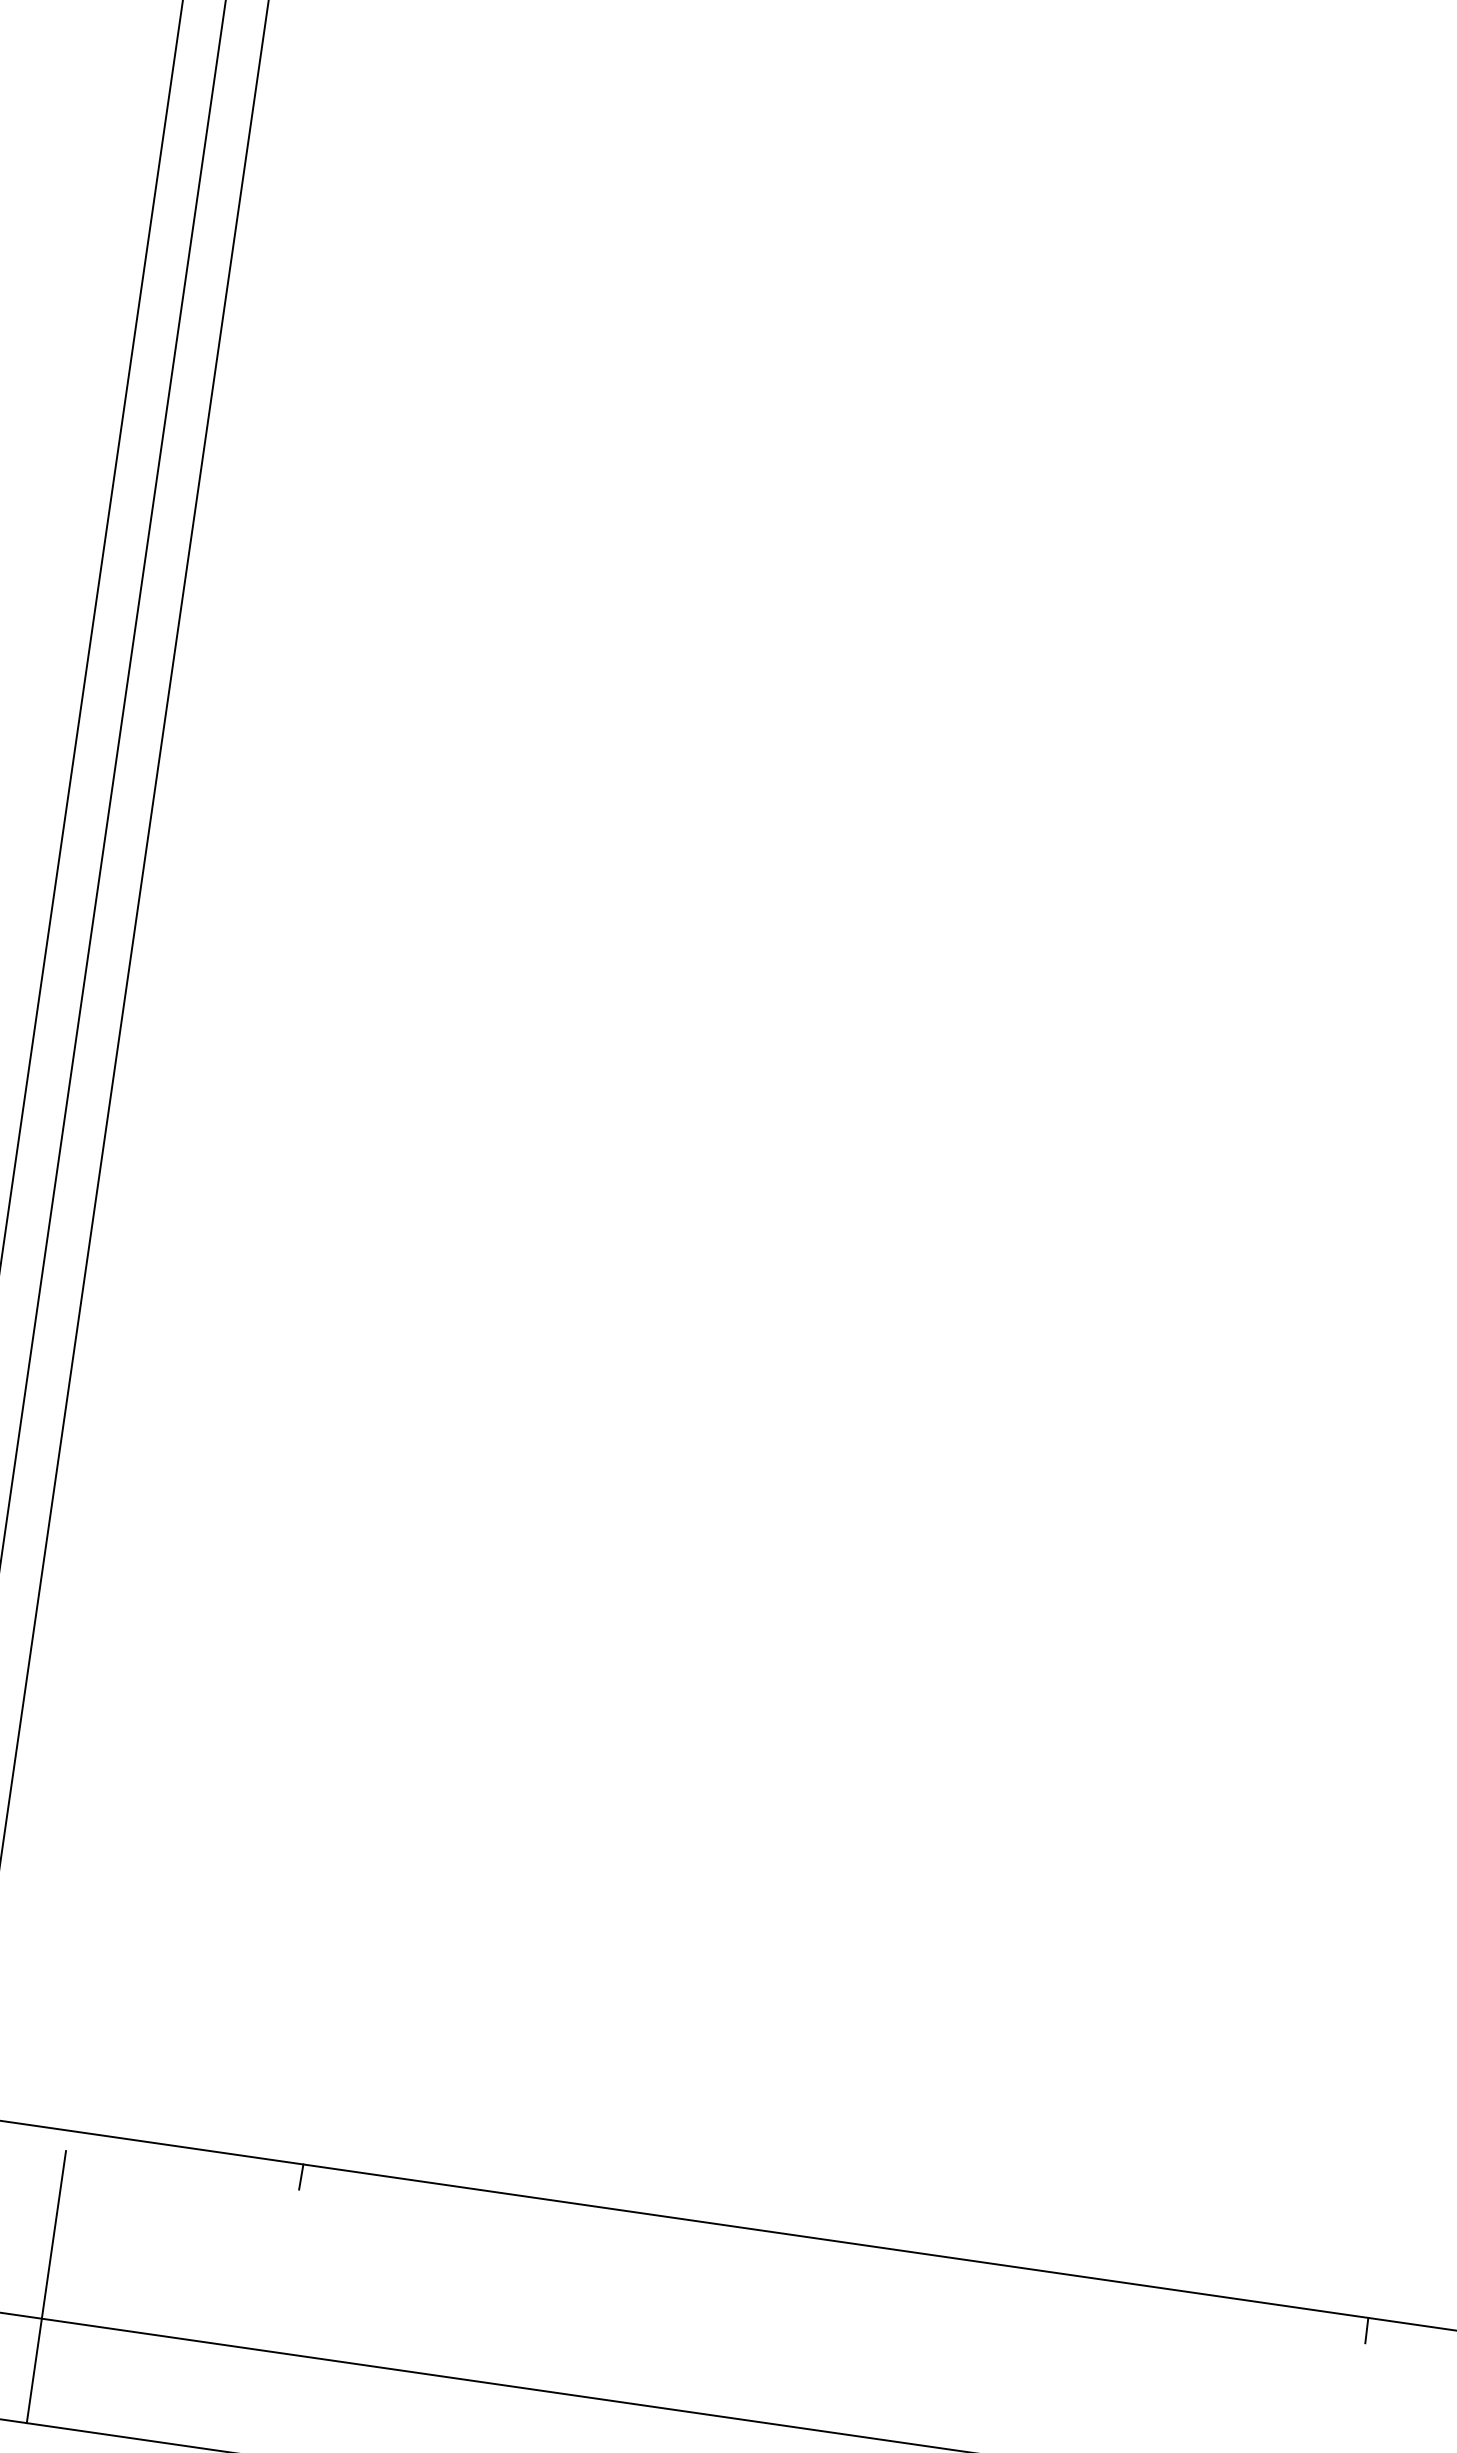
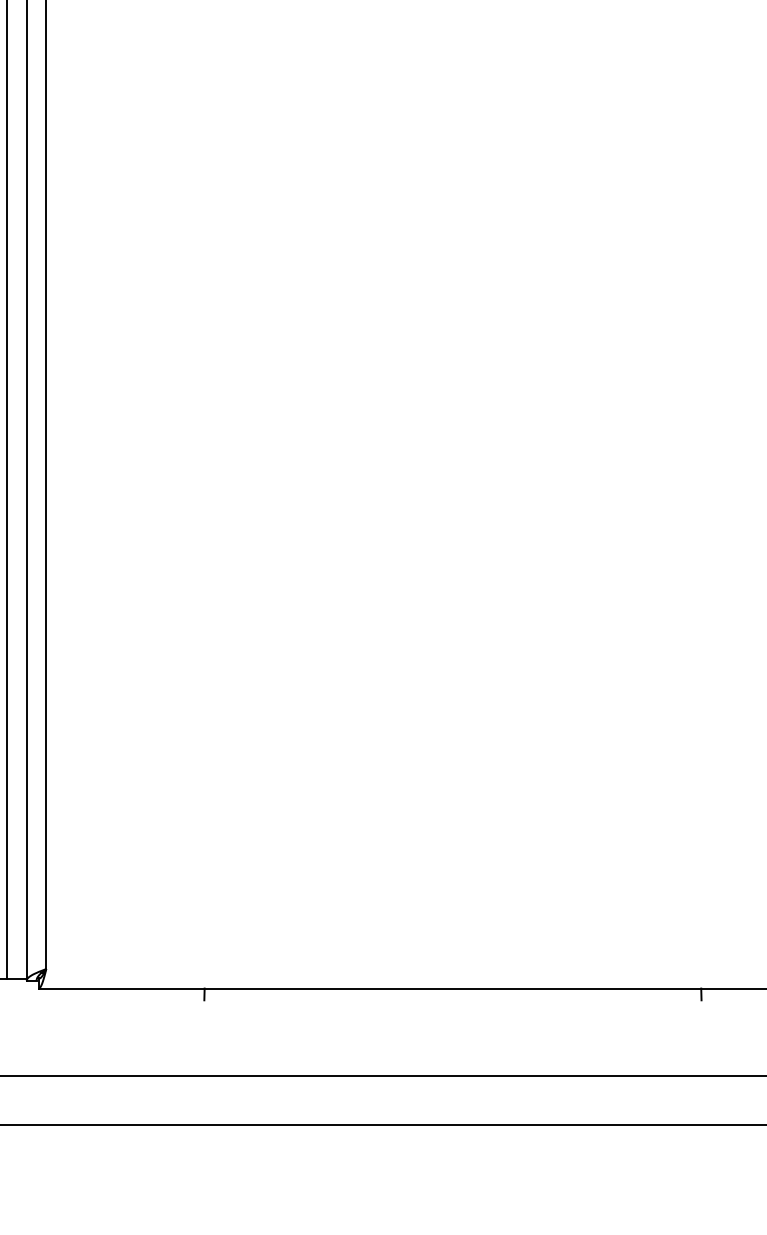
line: (46, 2287) -> (95, 1061), removed

